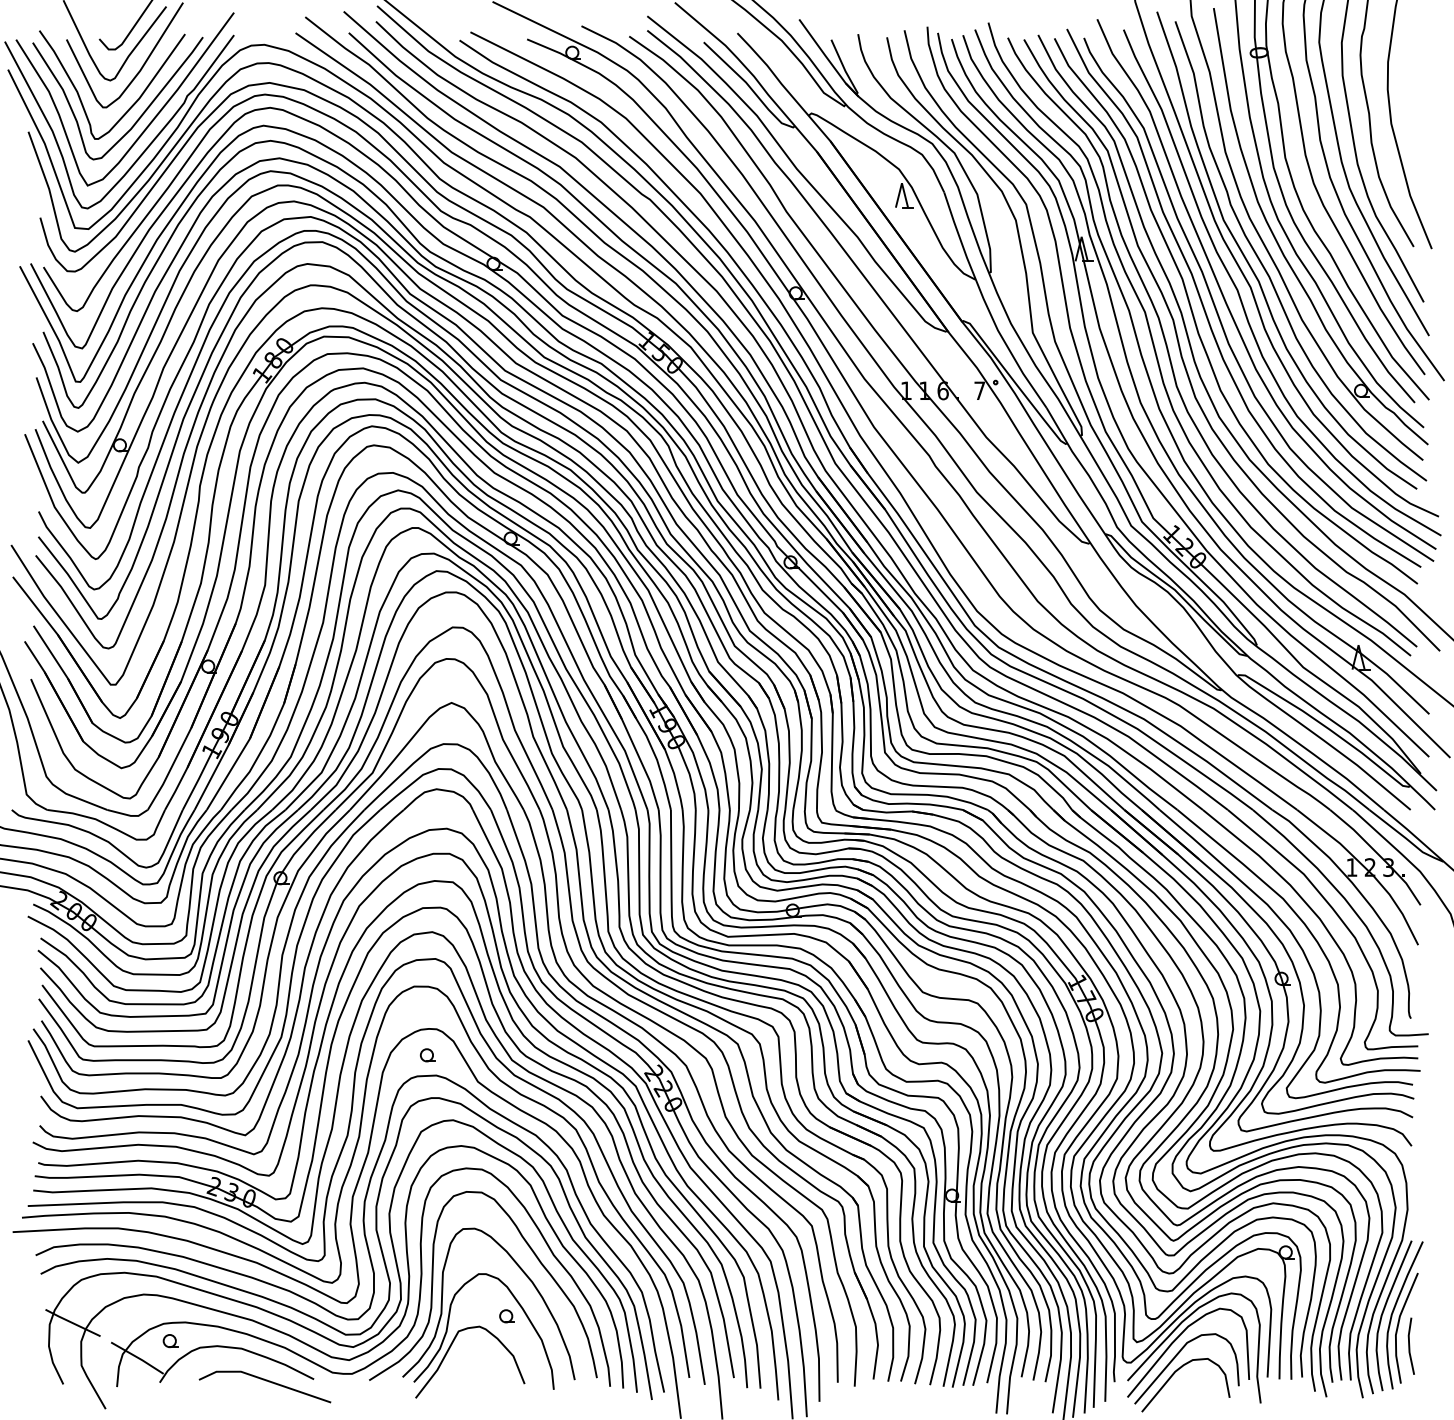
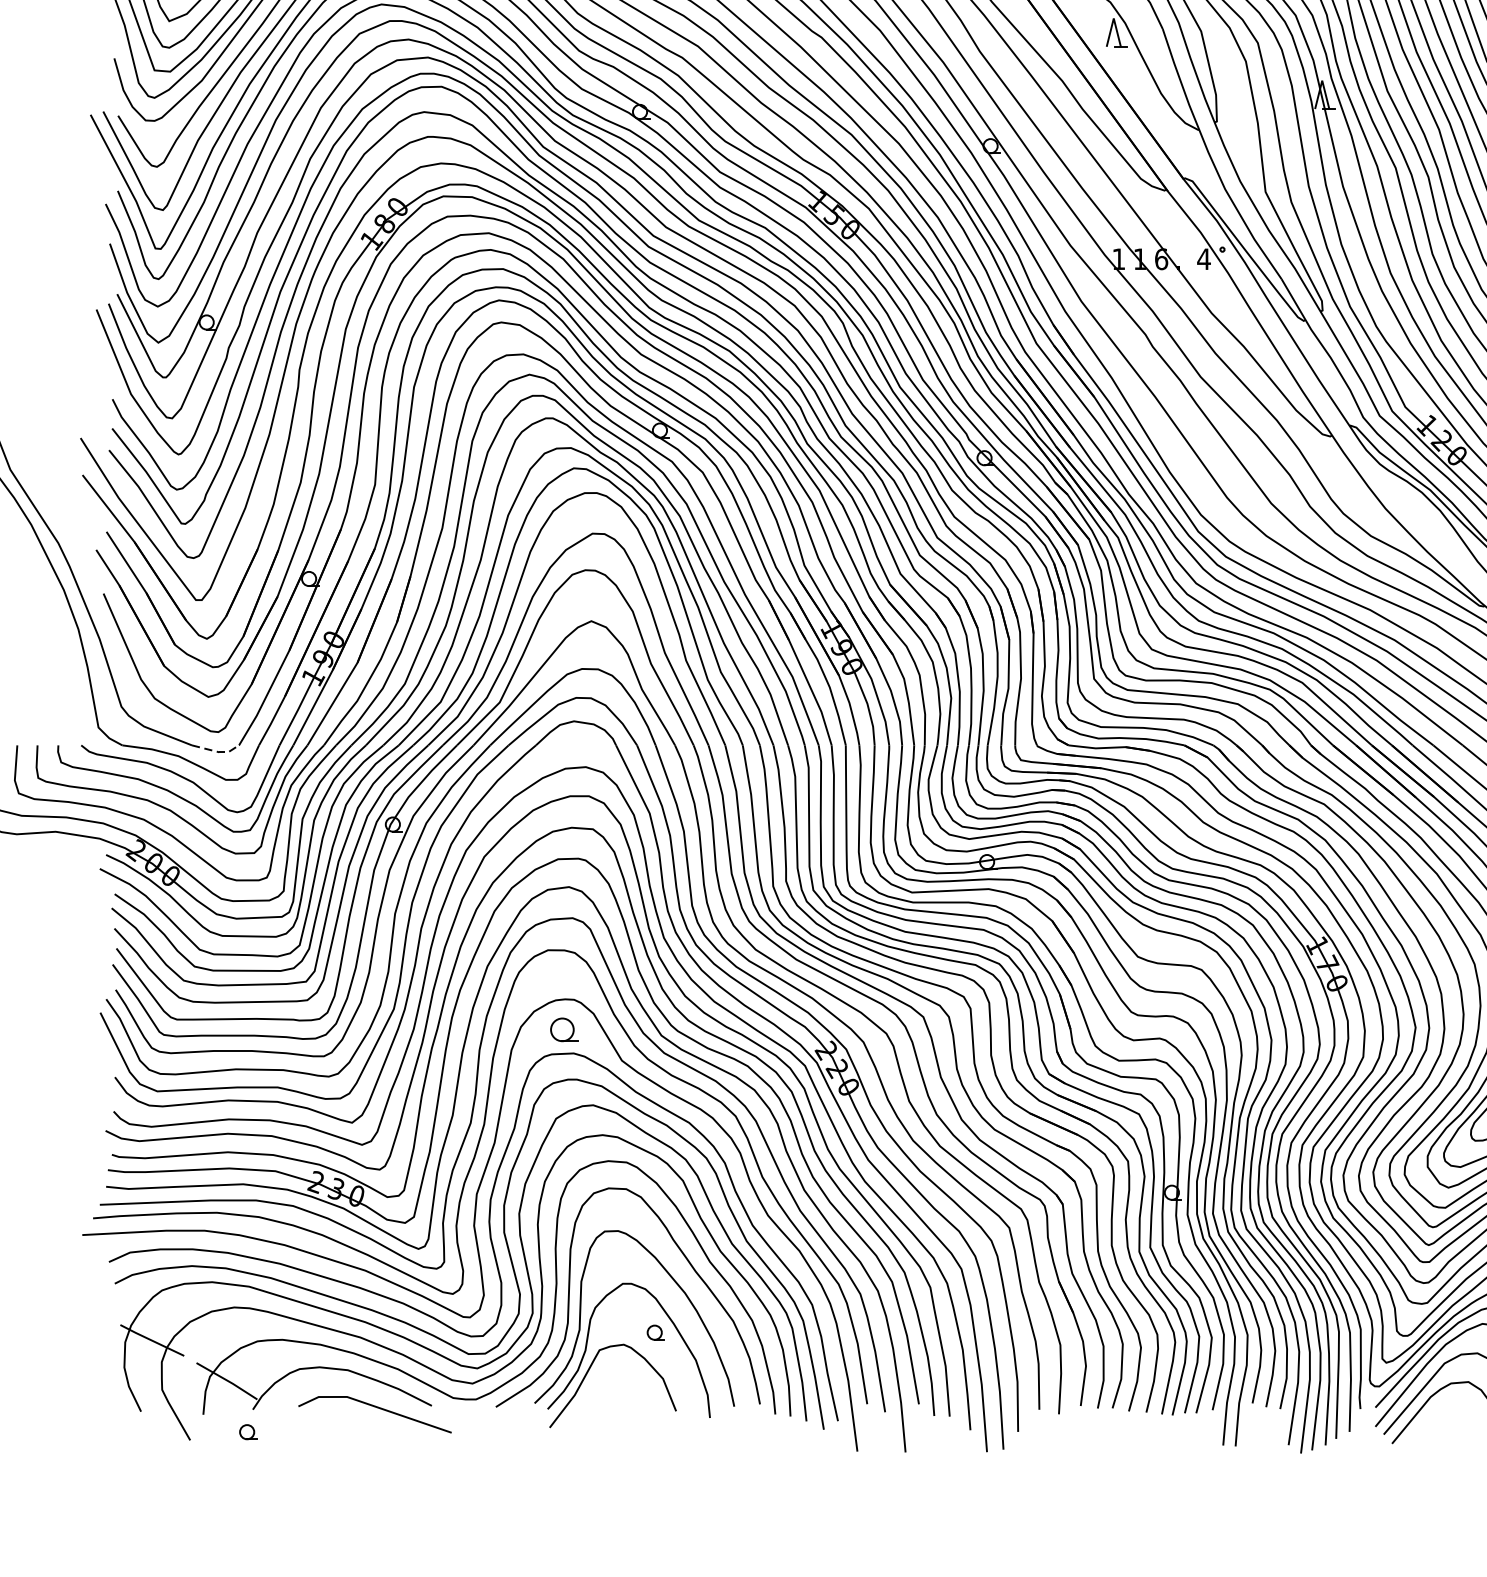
text: (979, 390) -> (1203, 258), 7 -> 4
line: (129, 815) -> (217, 751), solid -> dashed
part: (427, 1055) -> (563, 1030), size x1.6
part: (170, 1341) -> (247, 1432), moved

